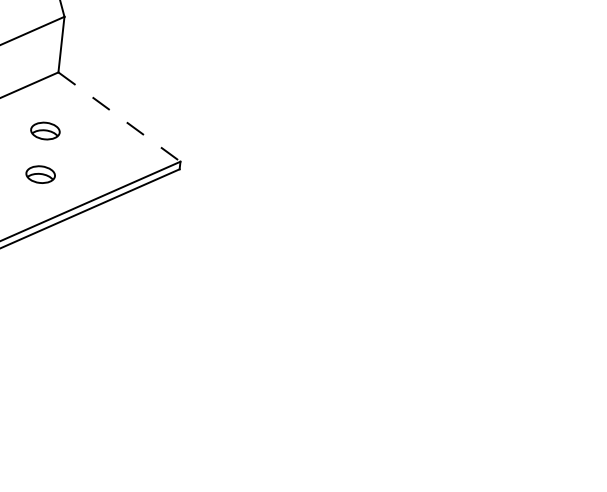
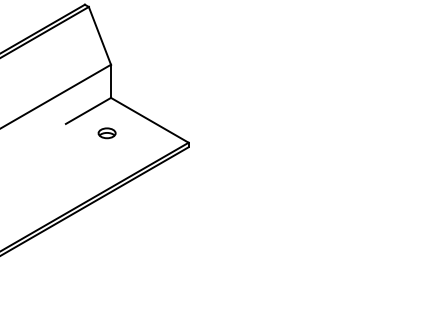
line: (118, 117) -> (149, 120), dashed -> solid
part: (39, 174) -> (106, 159), removed

